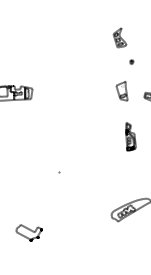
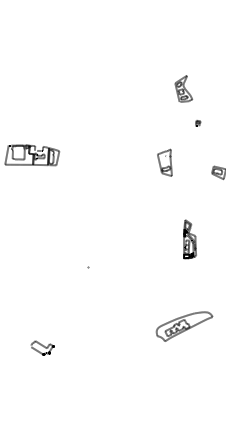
part: (121, 91) -> (164, 162), moved
part: (130, 136) -> (189, 239), moved
part: (29, 231) -> (42, 347), size x0.62

